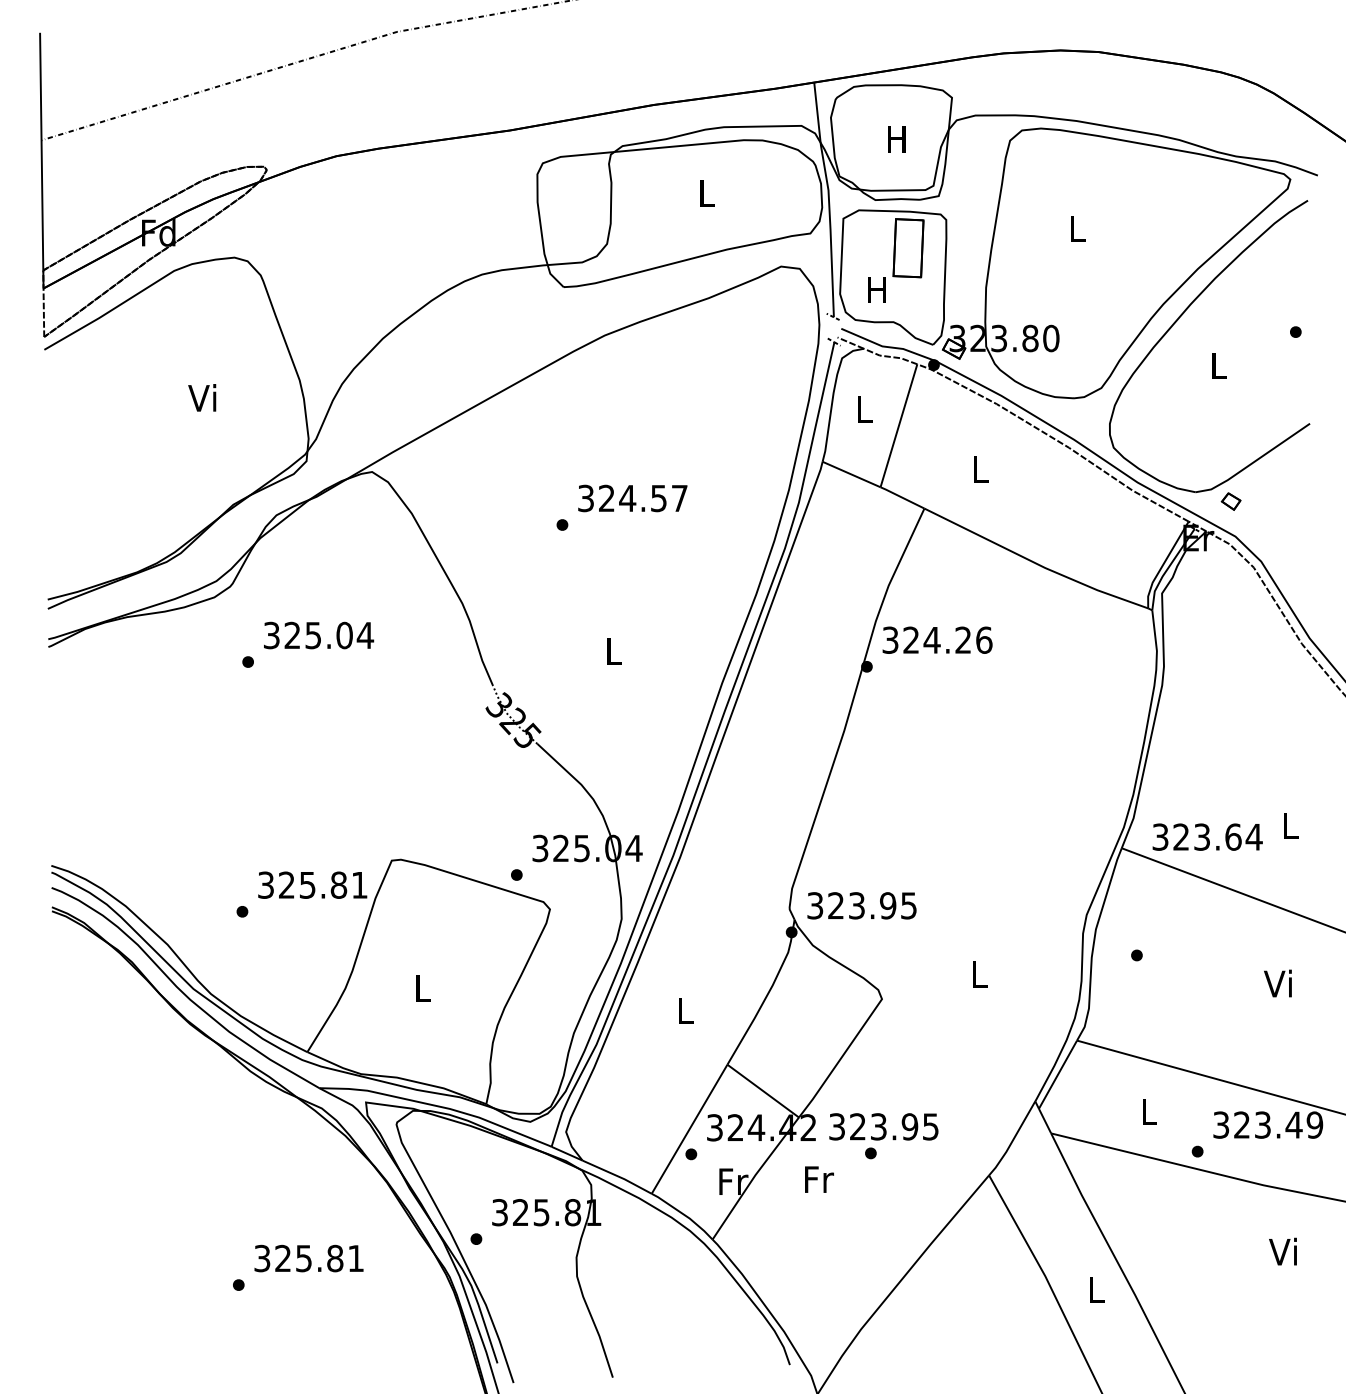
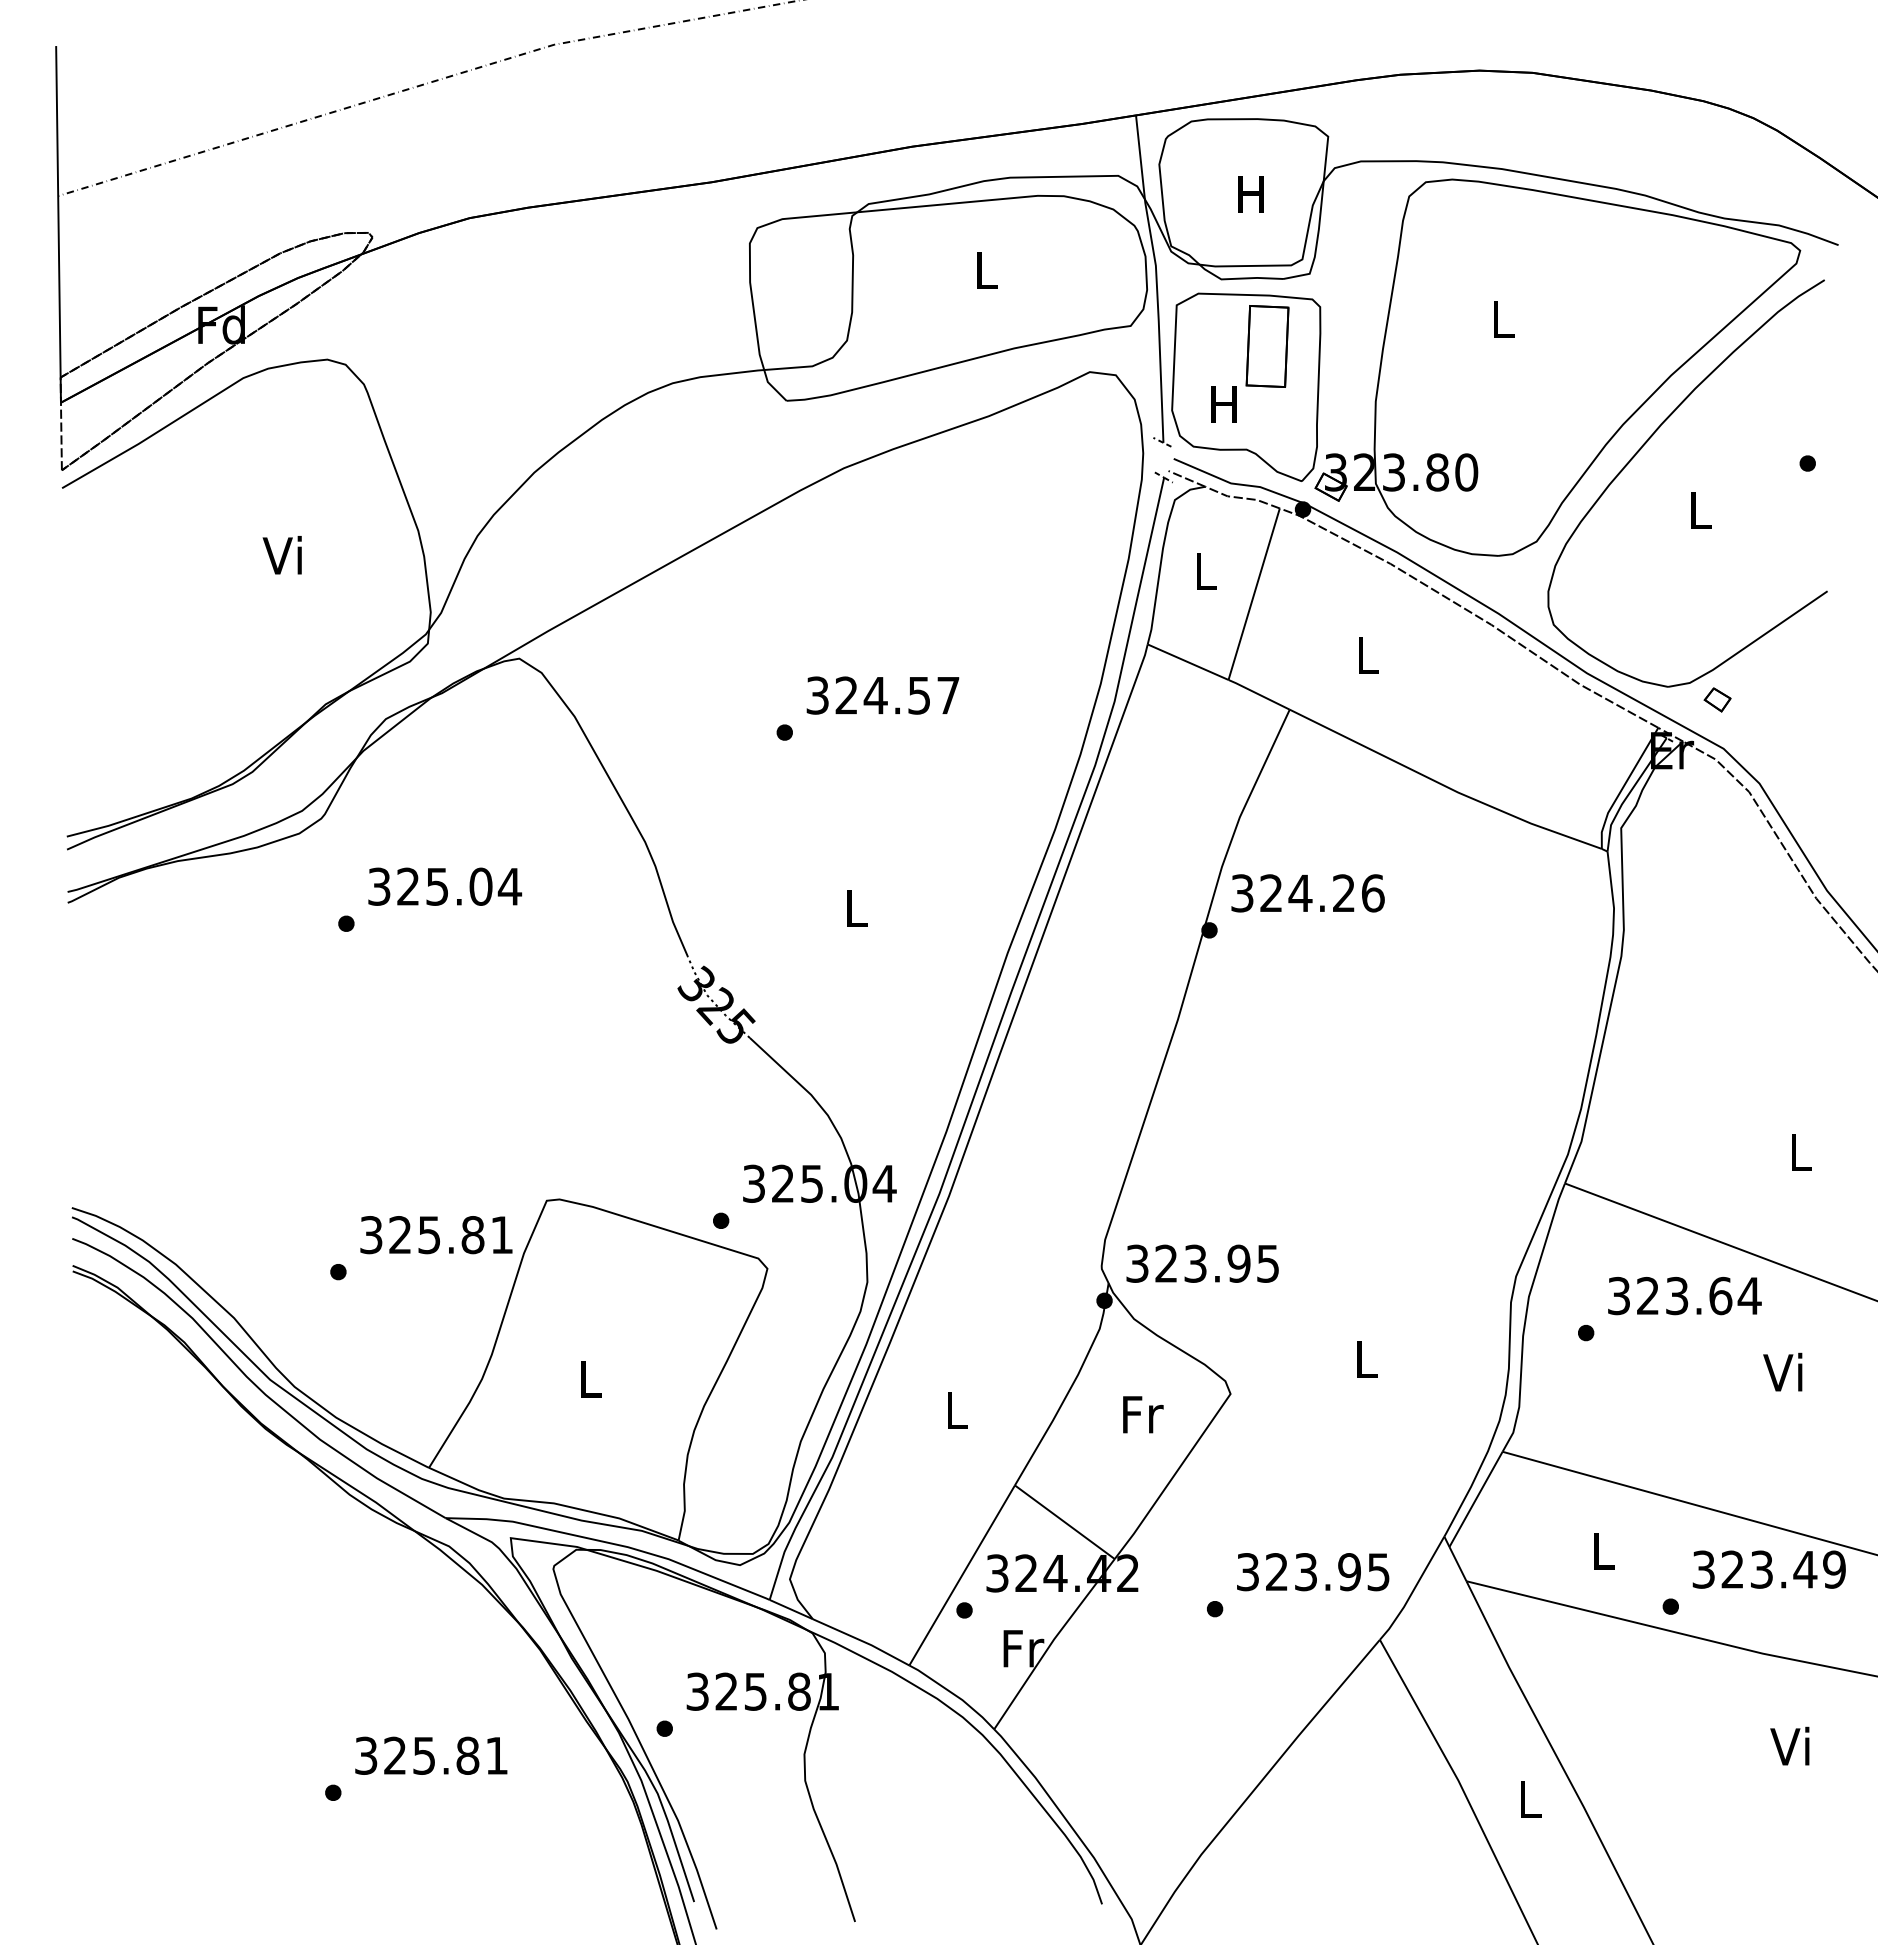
text: (1207, 837) -> (1684, 1296), moved
text: (884, 1127) -> (1313, 1572), moved
text: (819, 1179) -> (1143, 1414), moved

